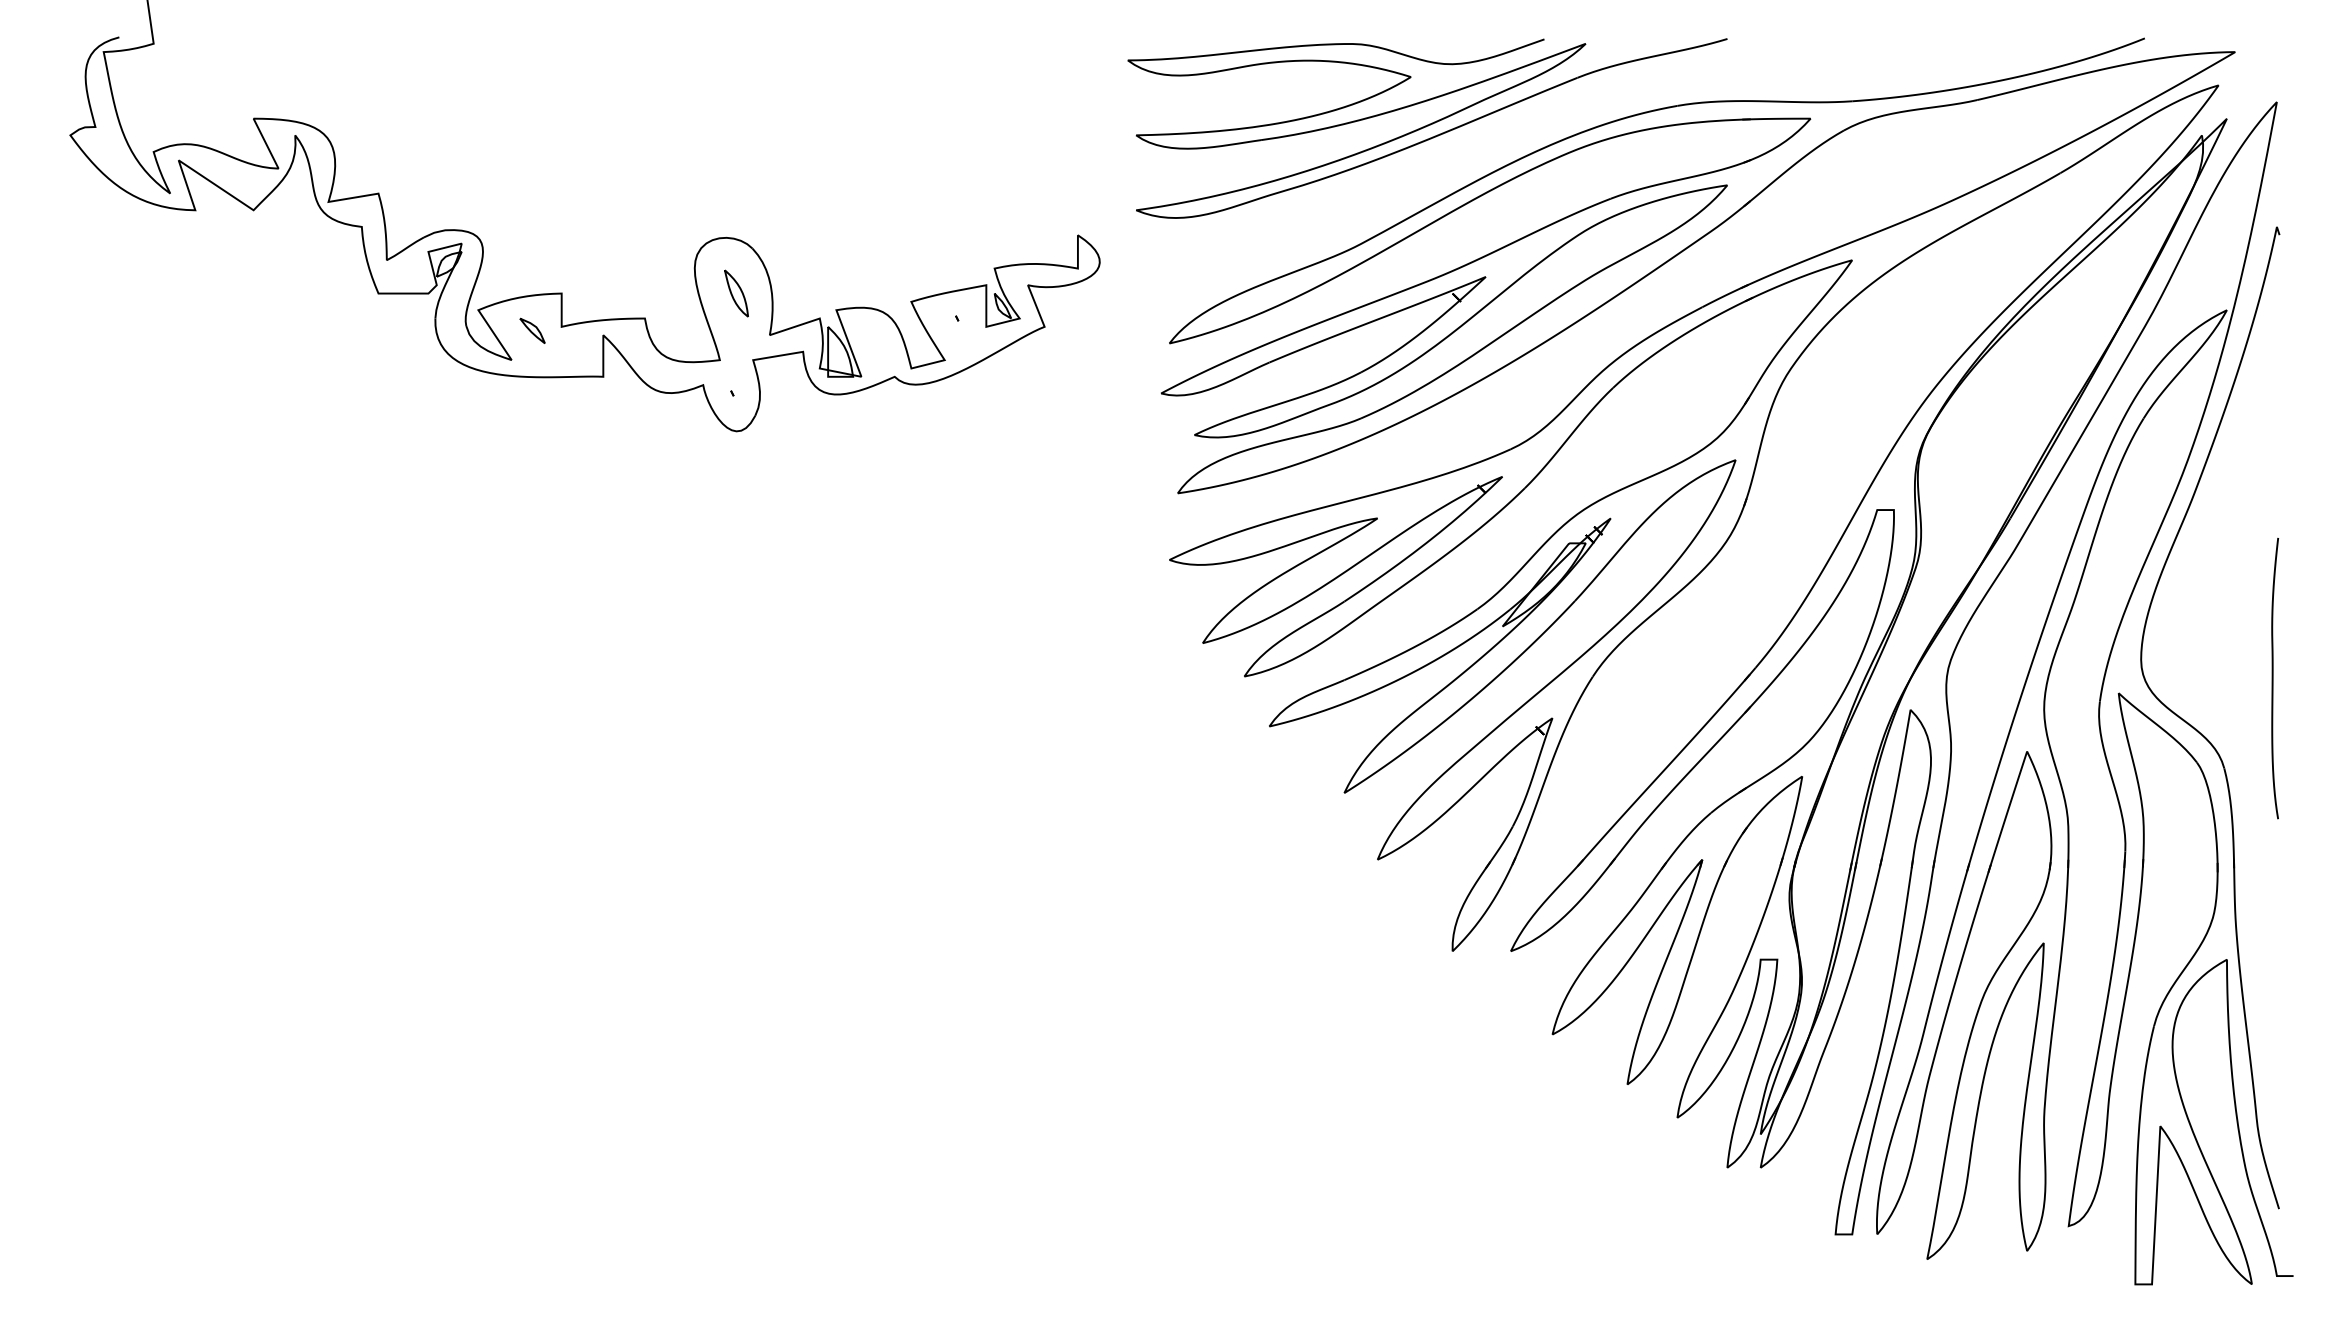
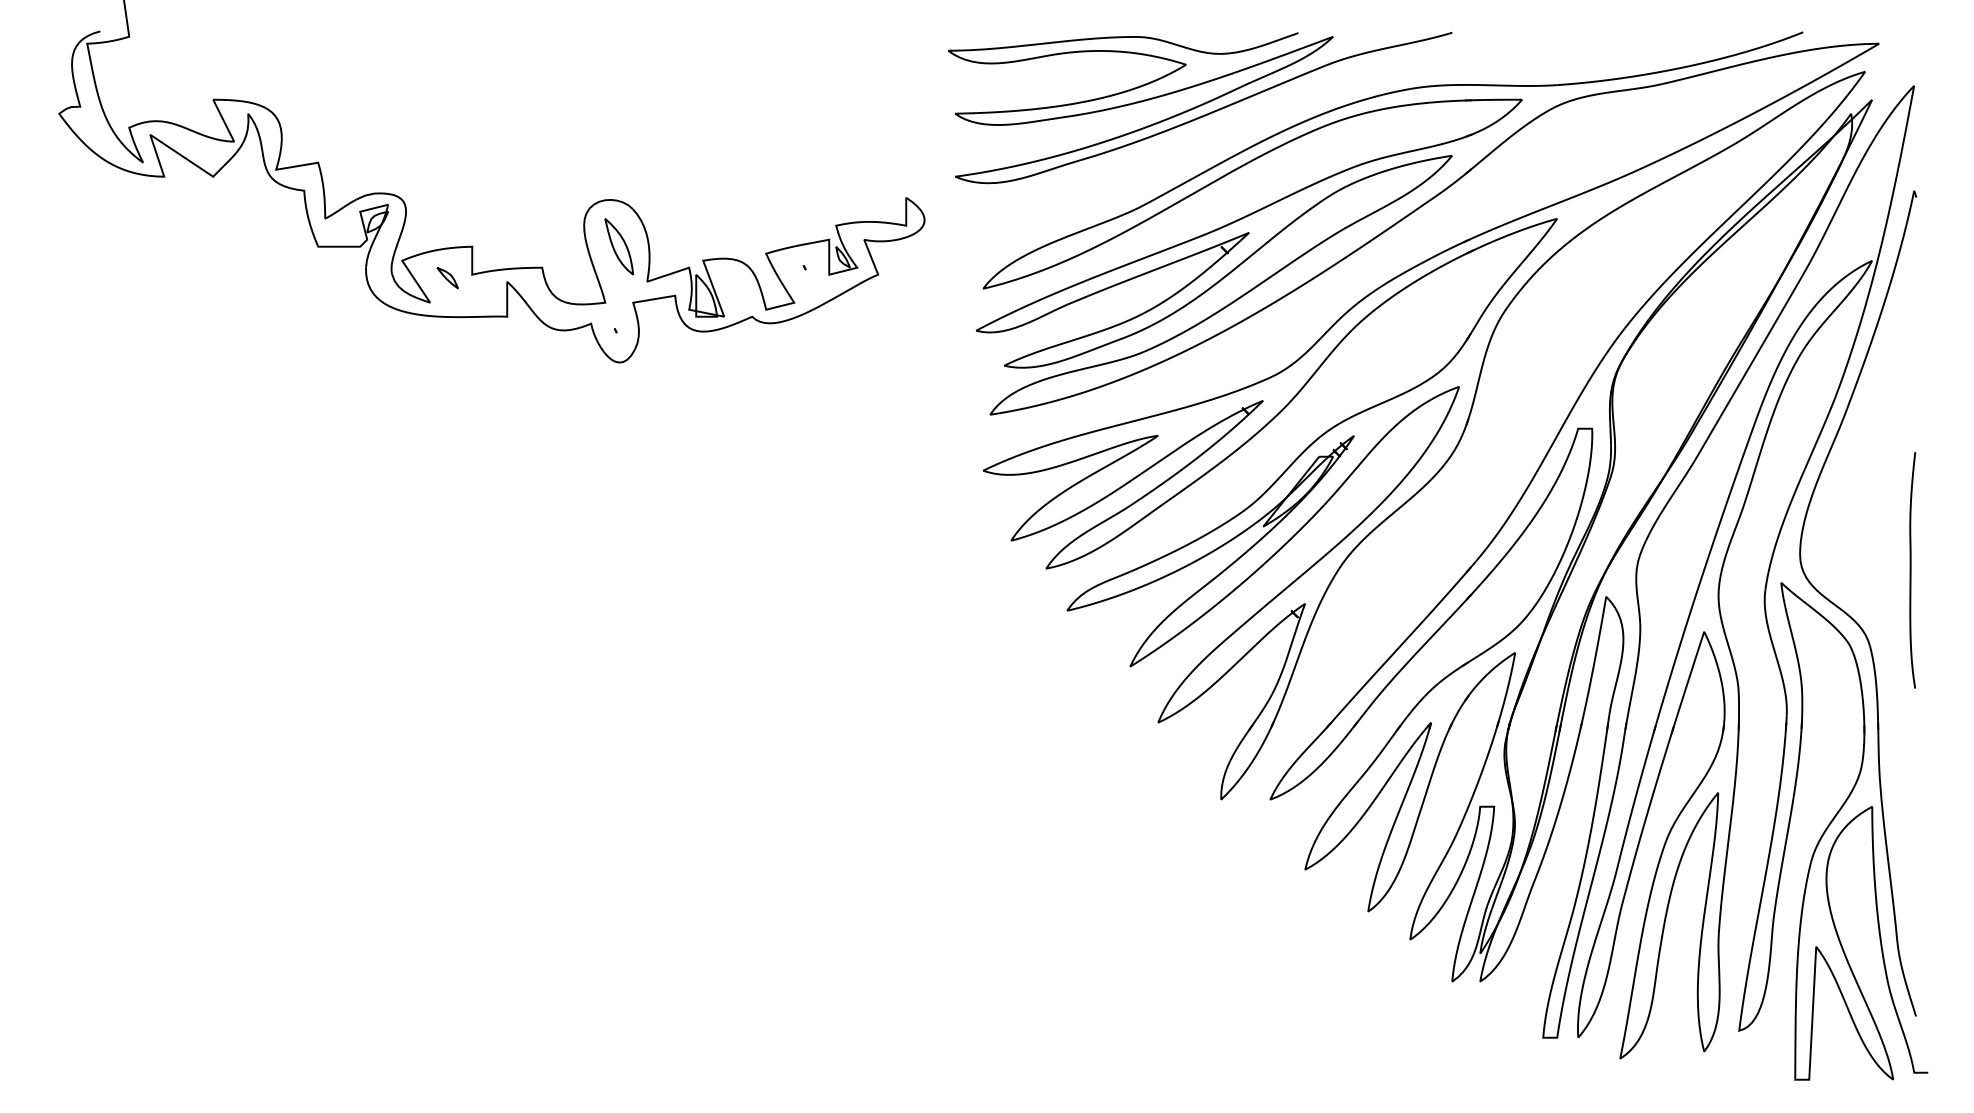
part: (736, 293) -> (619, 246), size x1.43

